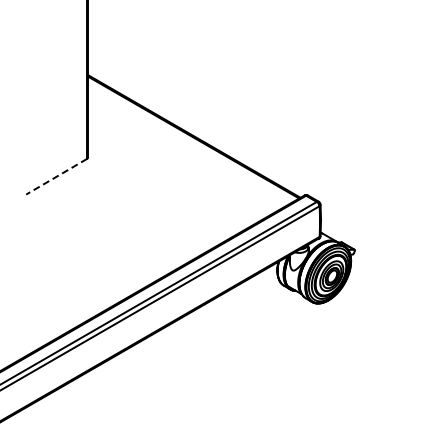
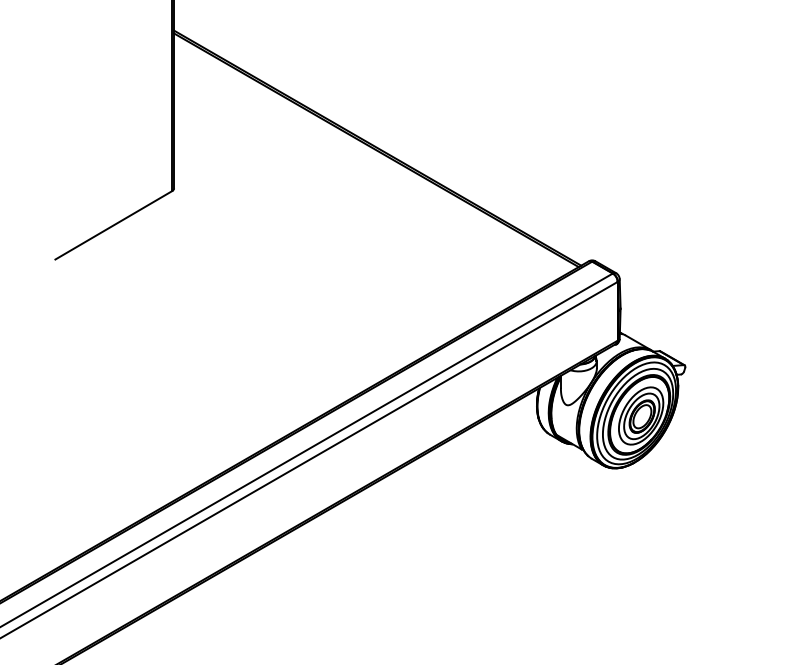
line: (56, 176) -> (113, 224), dashed -> solid

